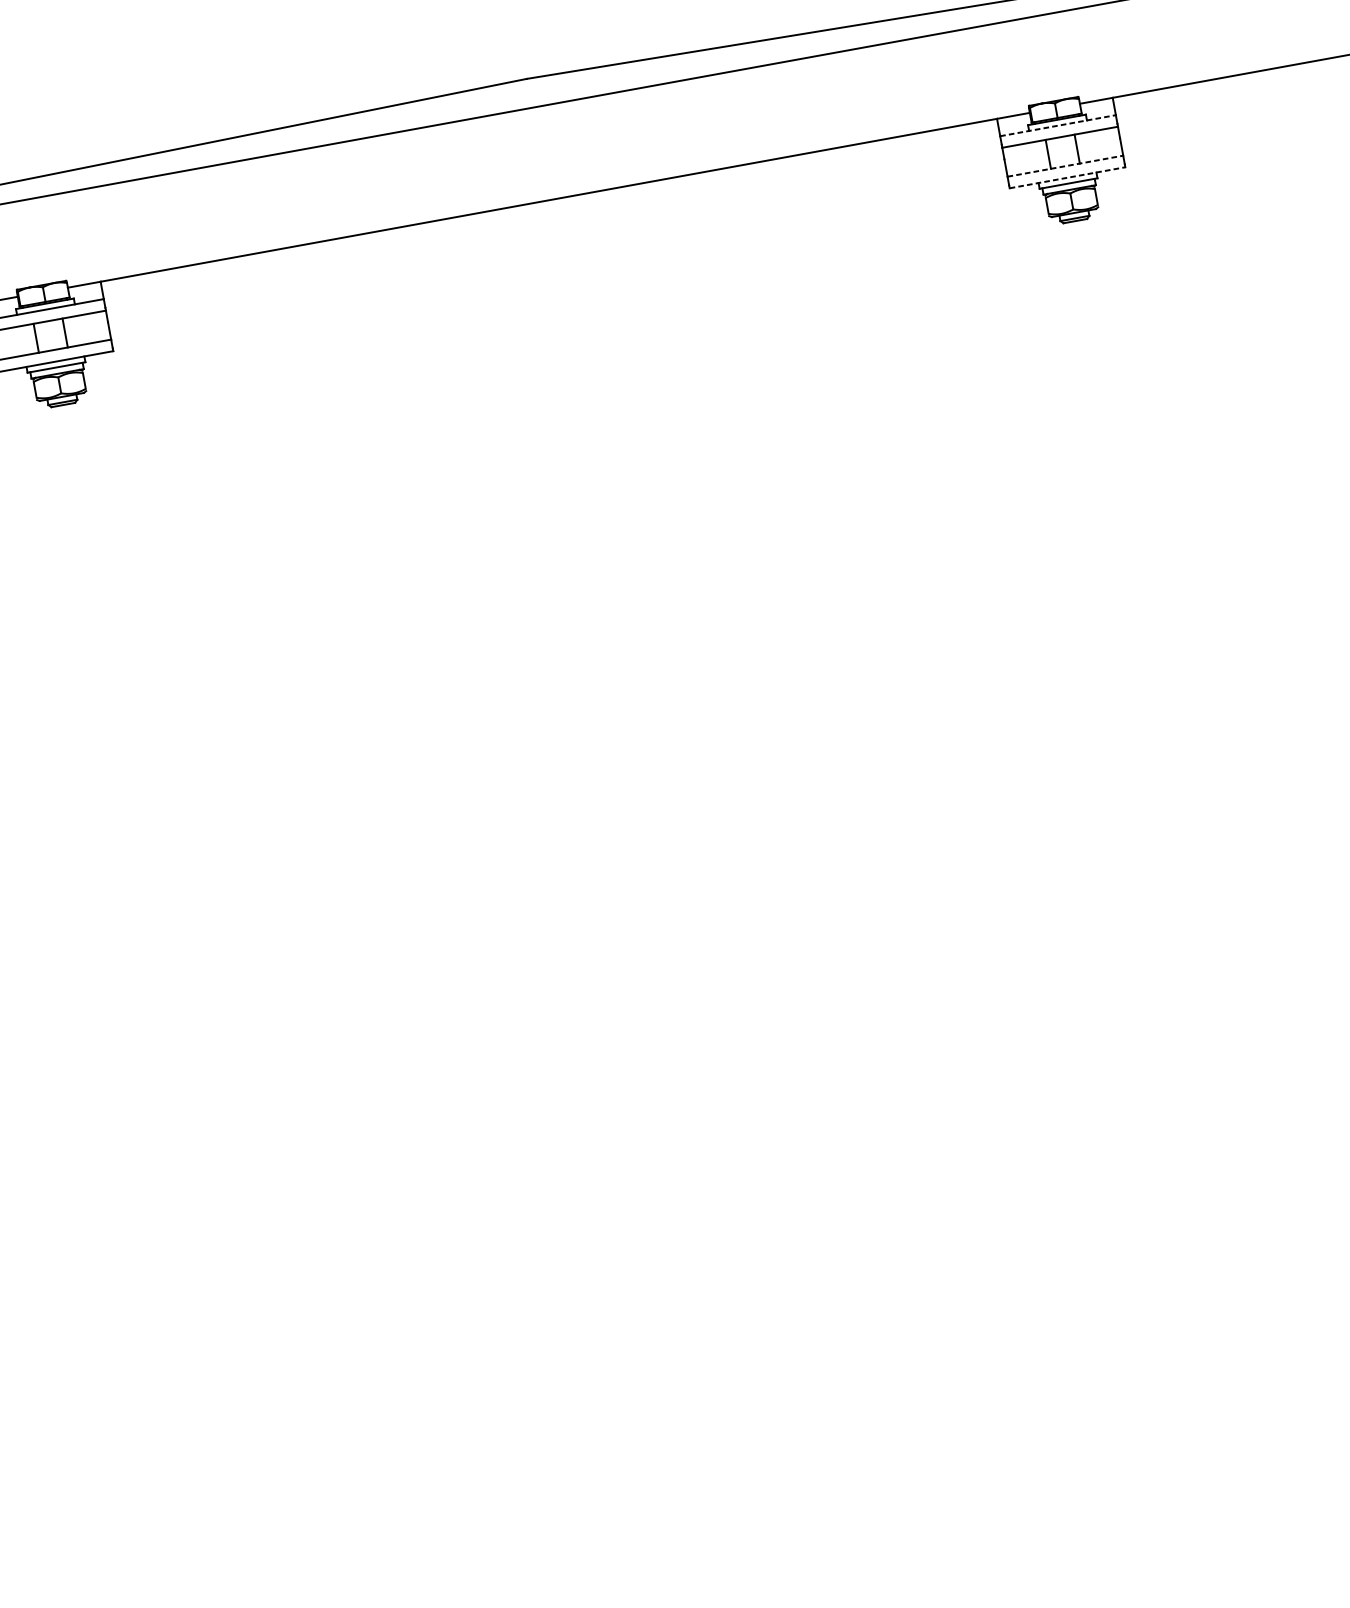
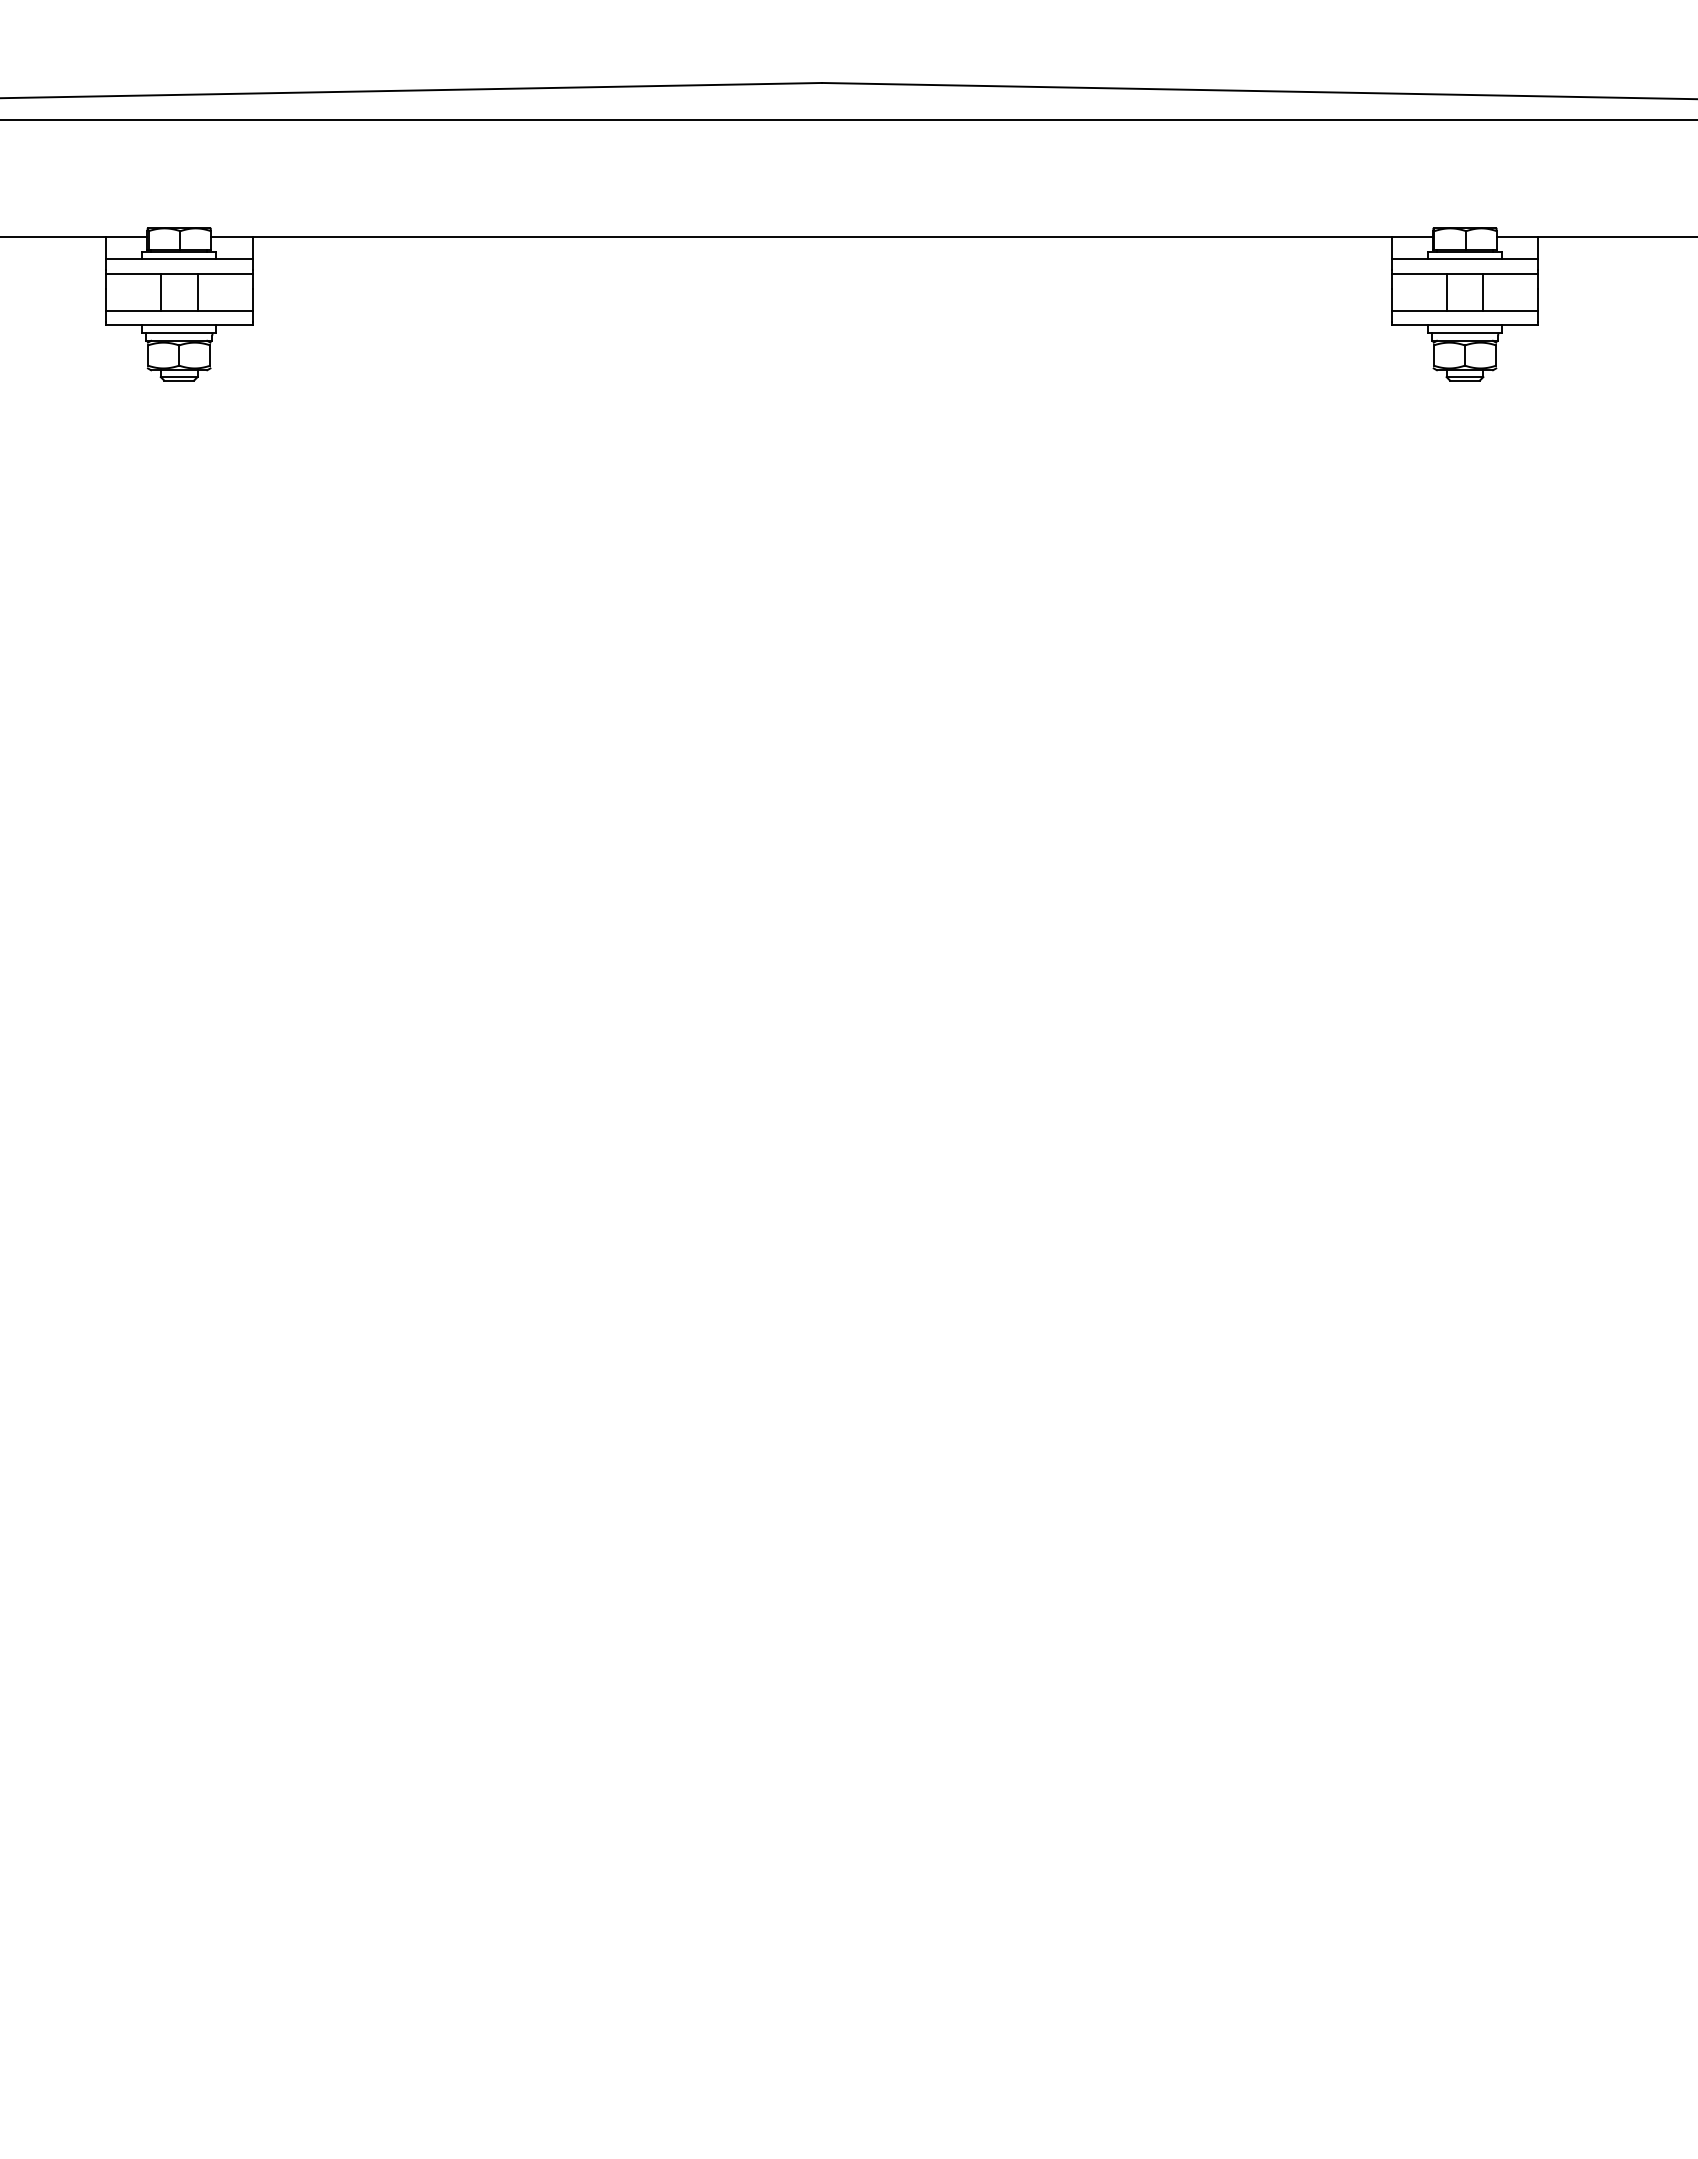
line: (1058, 125) -> (1465, 259), dashed -> solid
line: (1065, 165) -> (1465, 310), dashed -> solid
line: (1067, 177) -> (1465, 325), dashed -> solid

